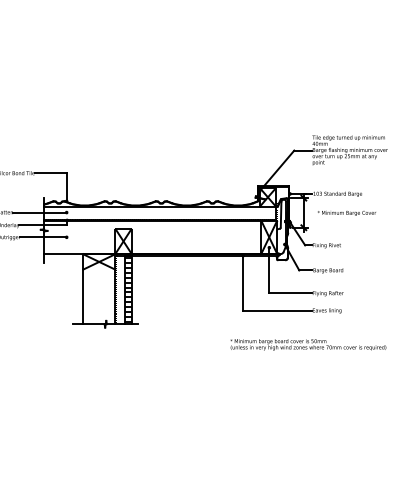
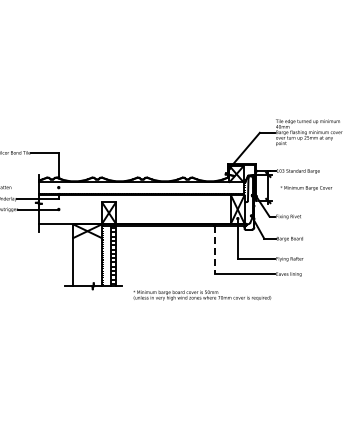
line: (39, 212) -> (34, 187), removed
line: (242, 283) -> (214, 250), solid -> dashed
text: (308, 344) -> (202, 295), moved

